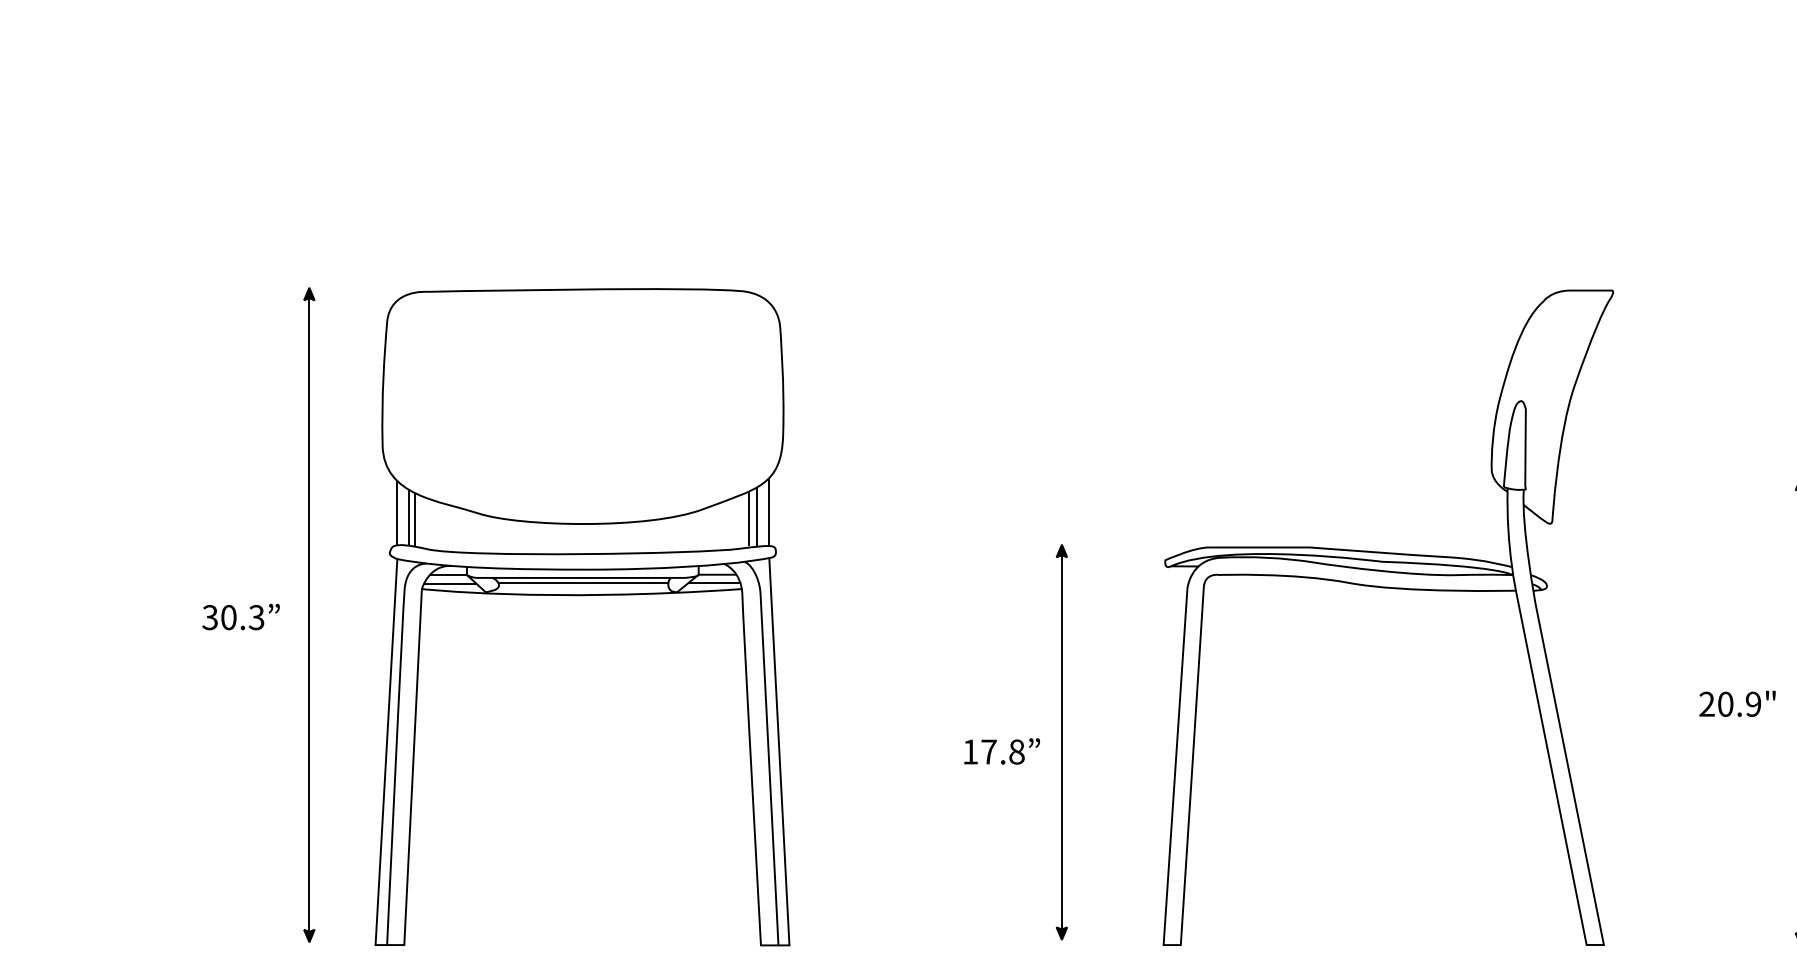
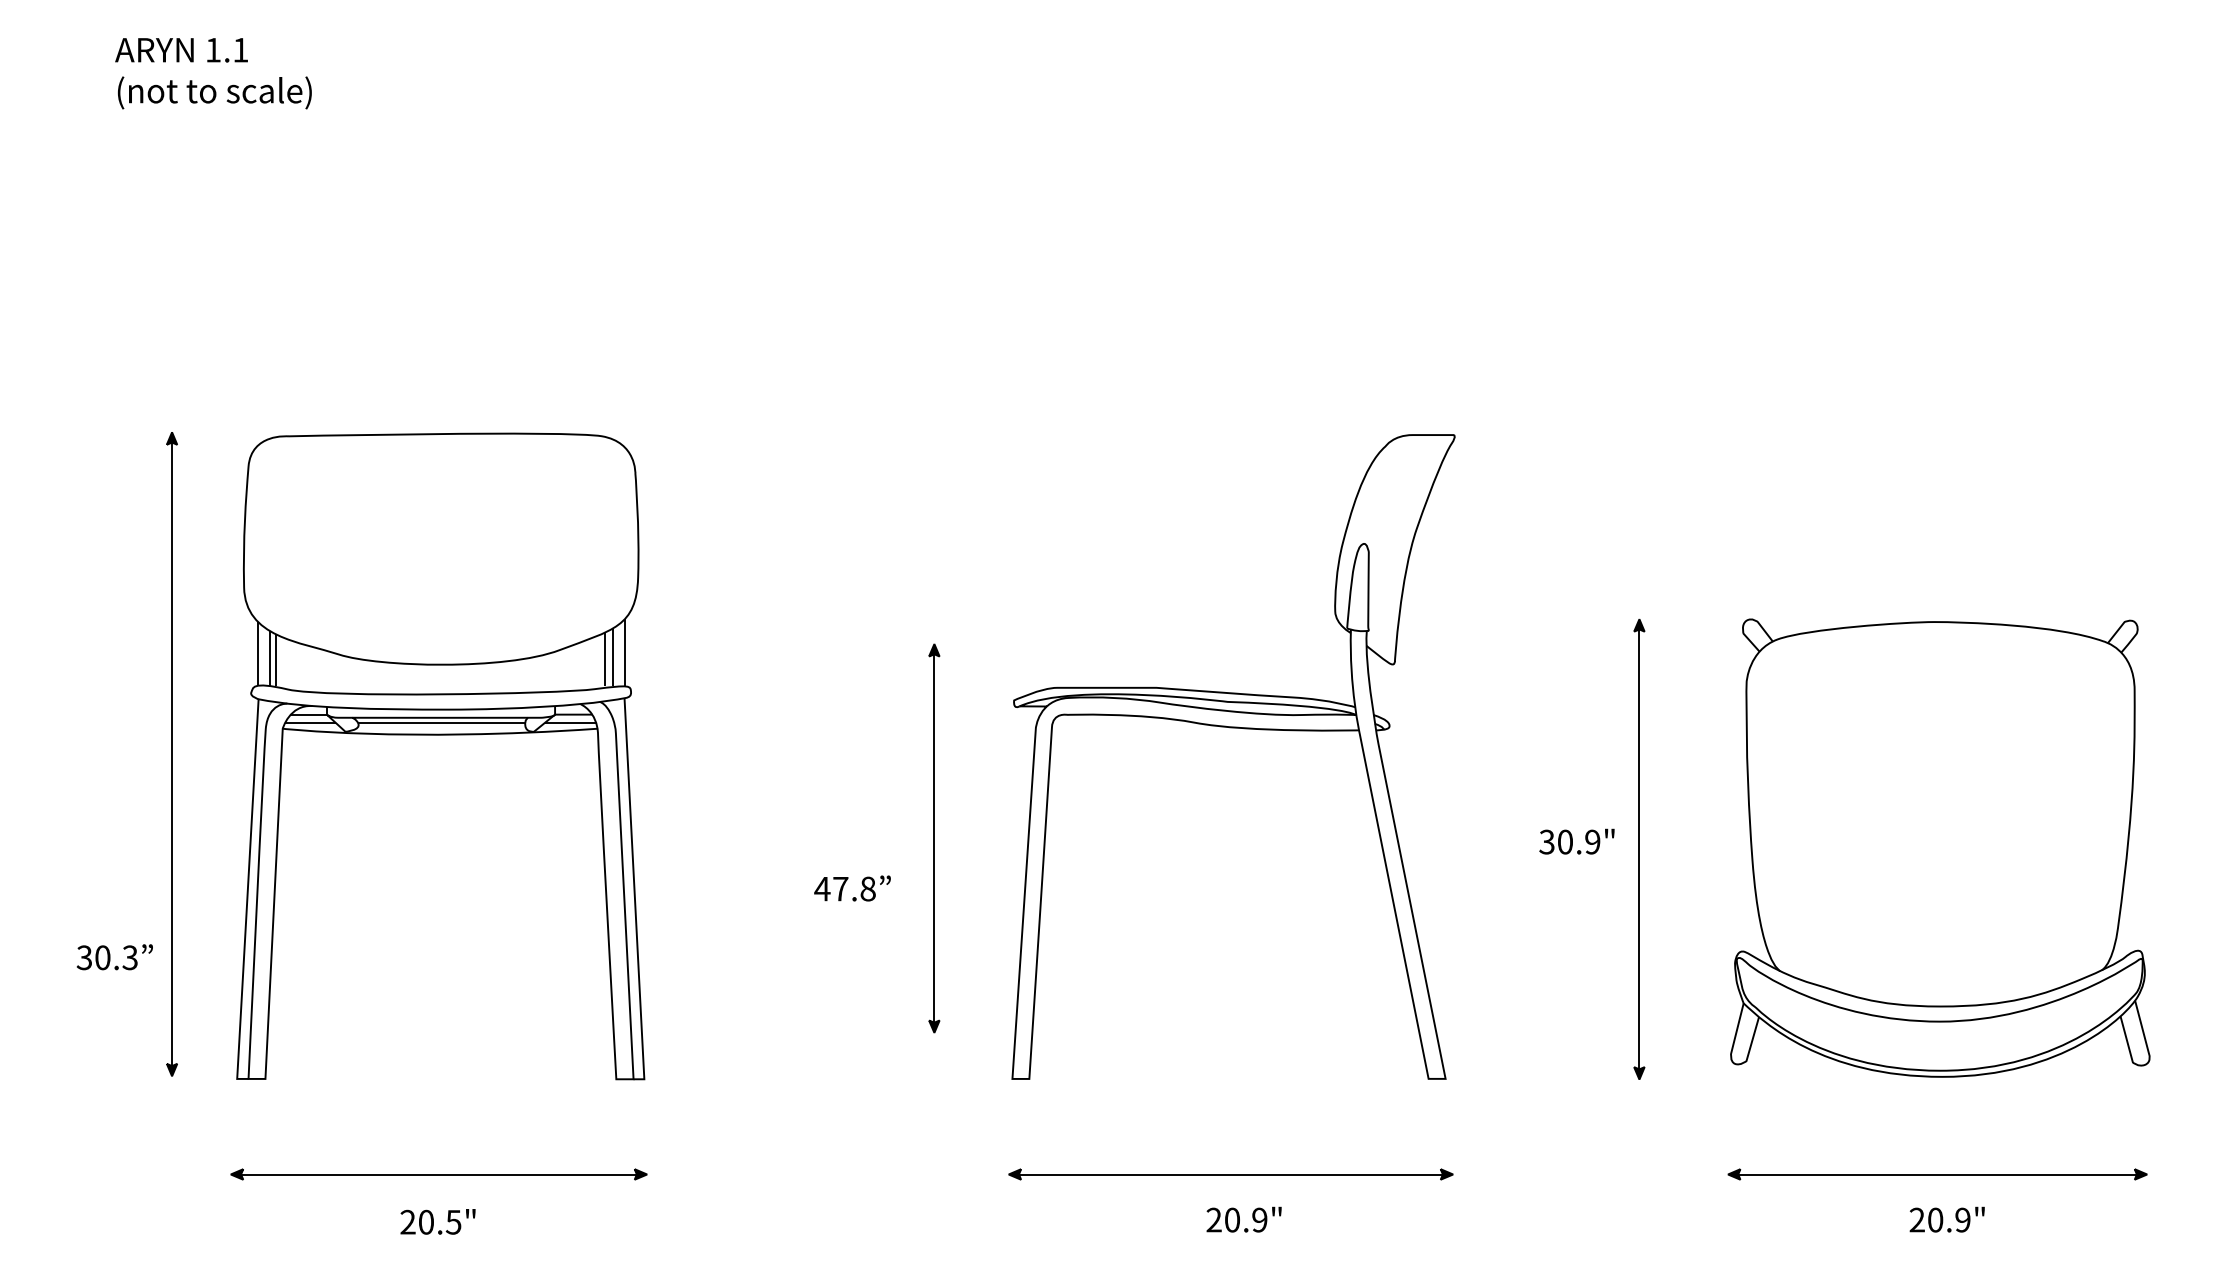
text: (240, 617) -> (114, 957), moved
text: (1706, 704) -> (1546, 842), 20.9" -> 30.9"
part: (1062, 742) -> (934, 838), moved
text: (970, 752) -> (822, 889), 17.8 -> 47.8

